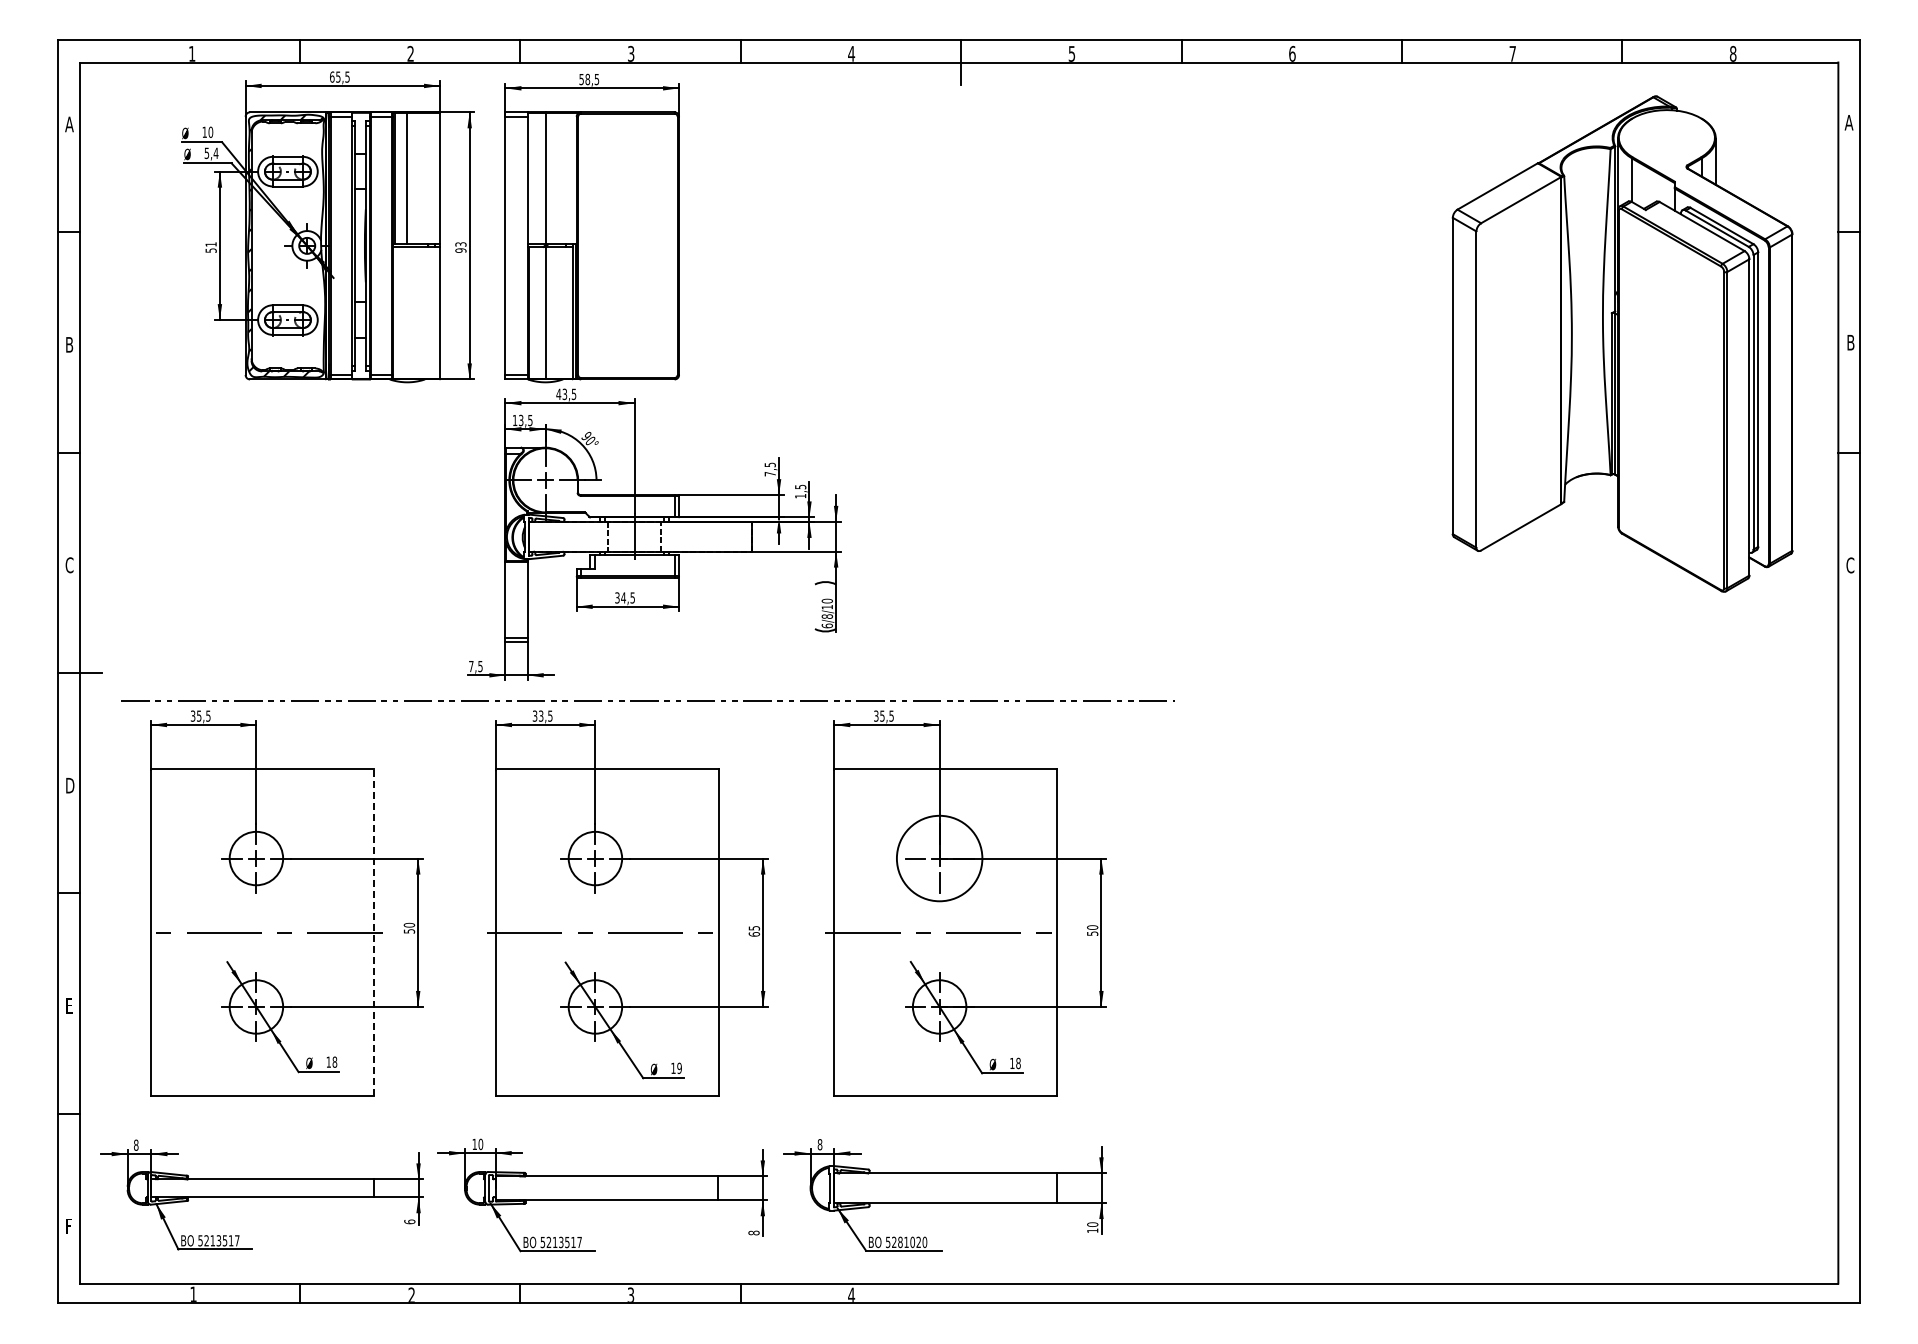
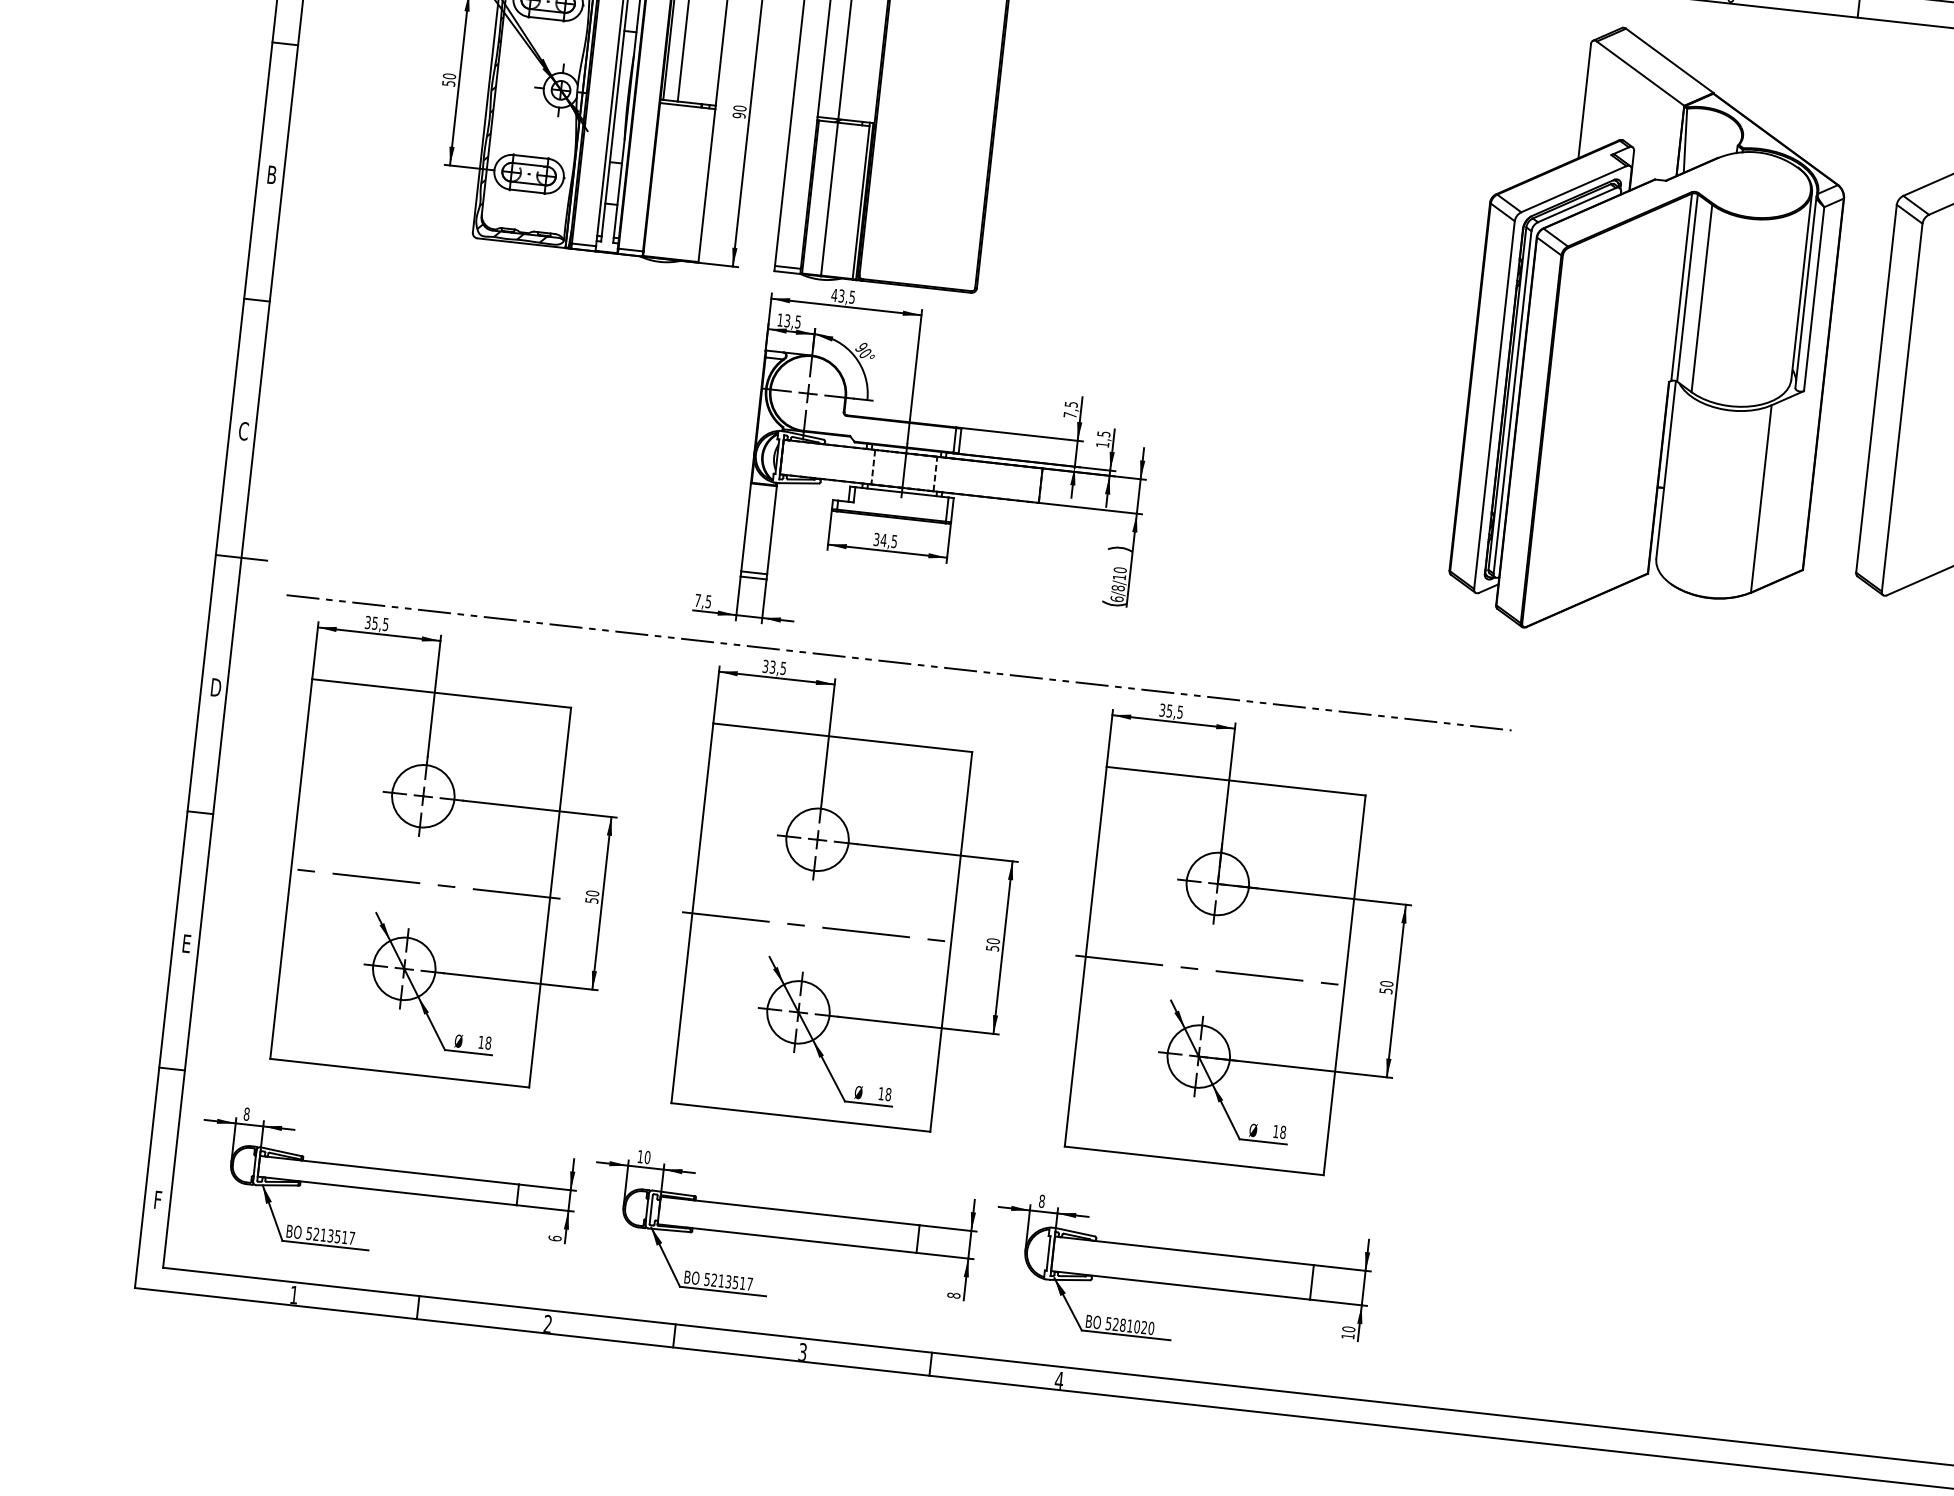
text: (210, 244) -> (448, 76), 51 -> 50
text: (460, 244) -> (739, 108), 93 -> 90
part: (1257, 352) -> (1652, 336), added
circle: (939, 858) -> (1217, 883), size x0.62
text: (753, 930) -> (992, 943), 65 -> 50
line: (373, 932) -> (549, 897), dashed -> solid
text: (679, 1068) -> (888, 1094), 19 -> 18

